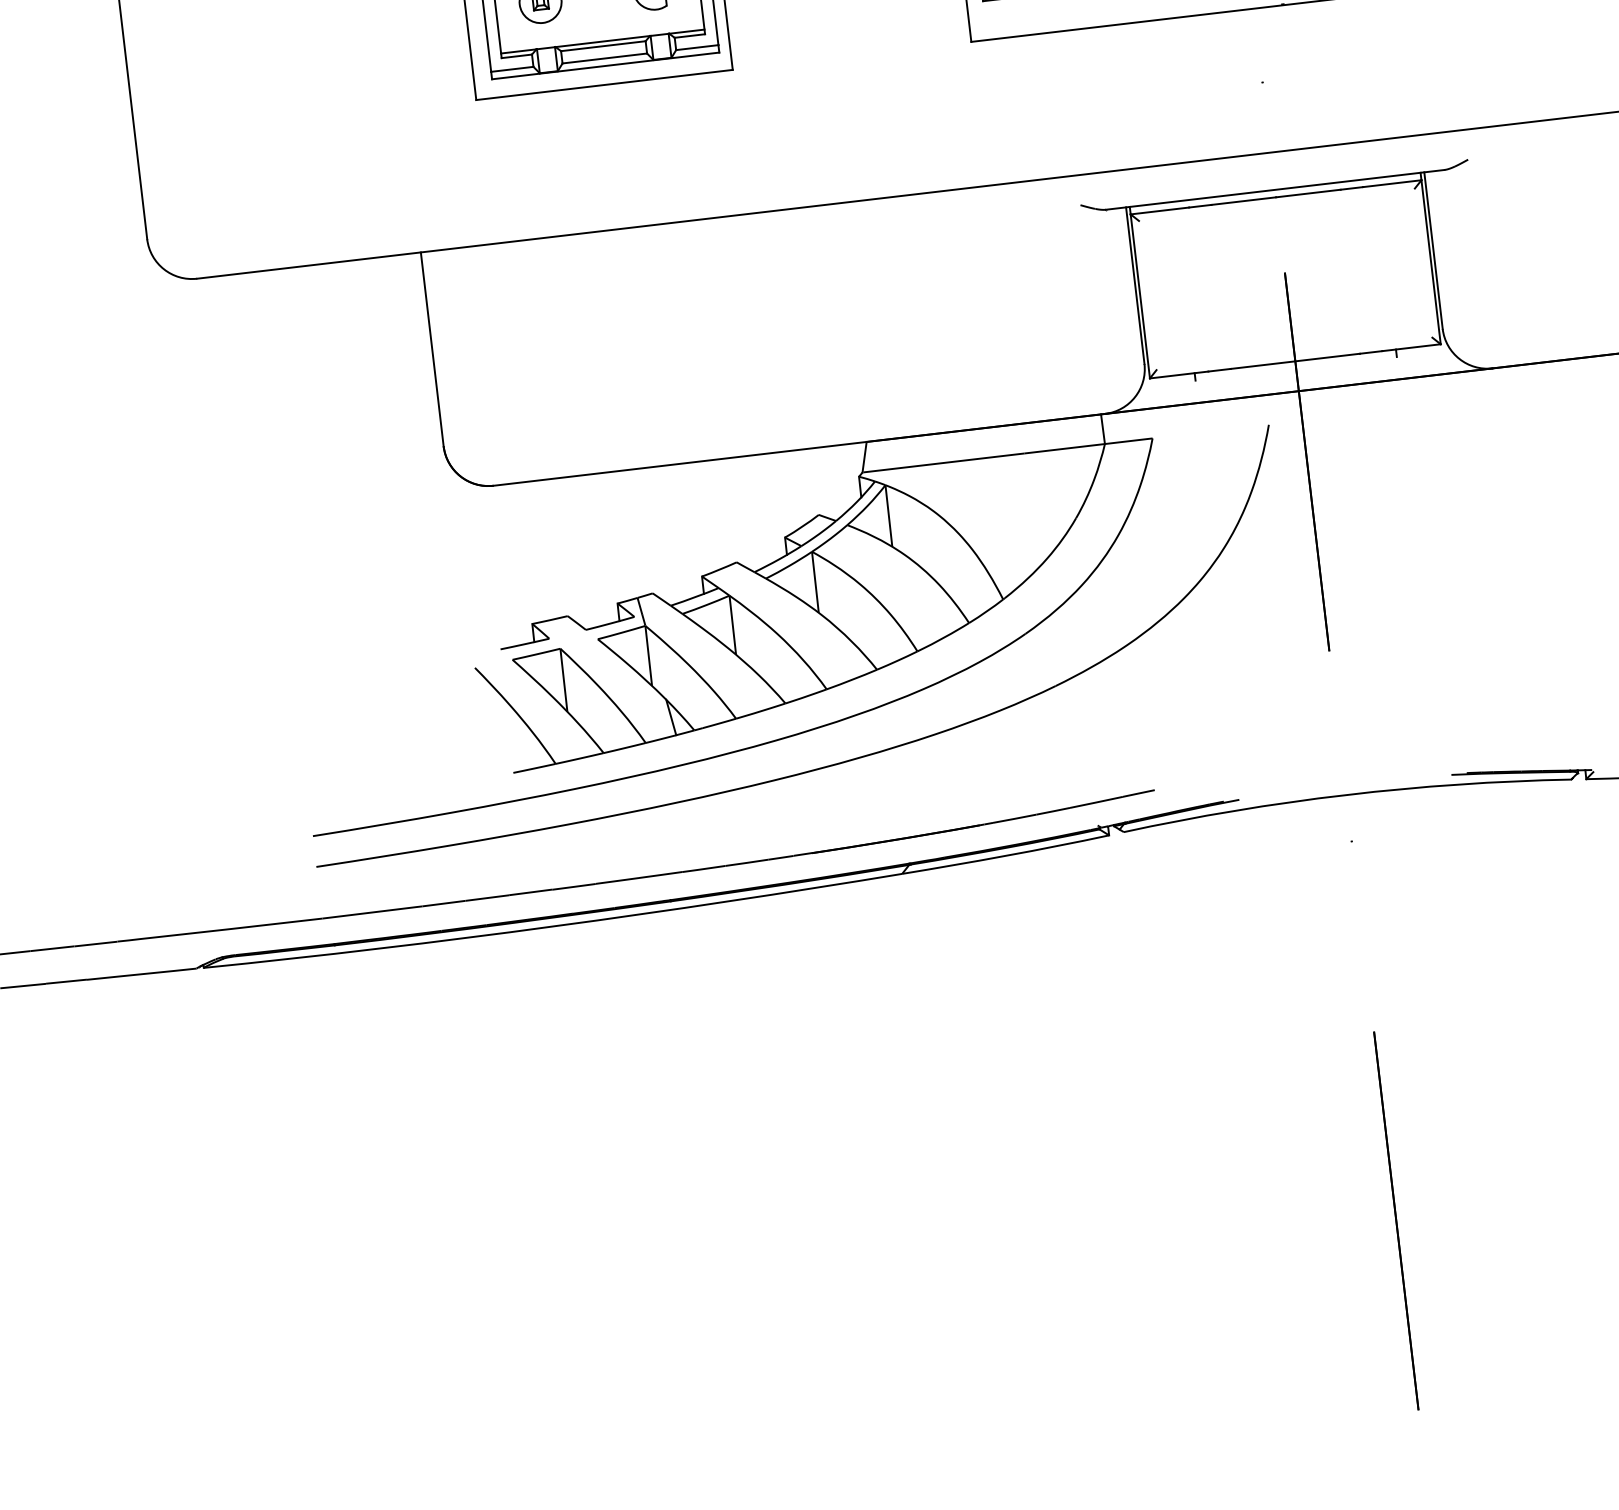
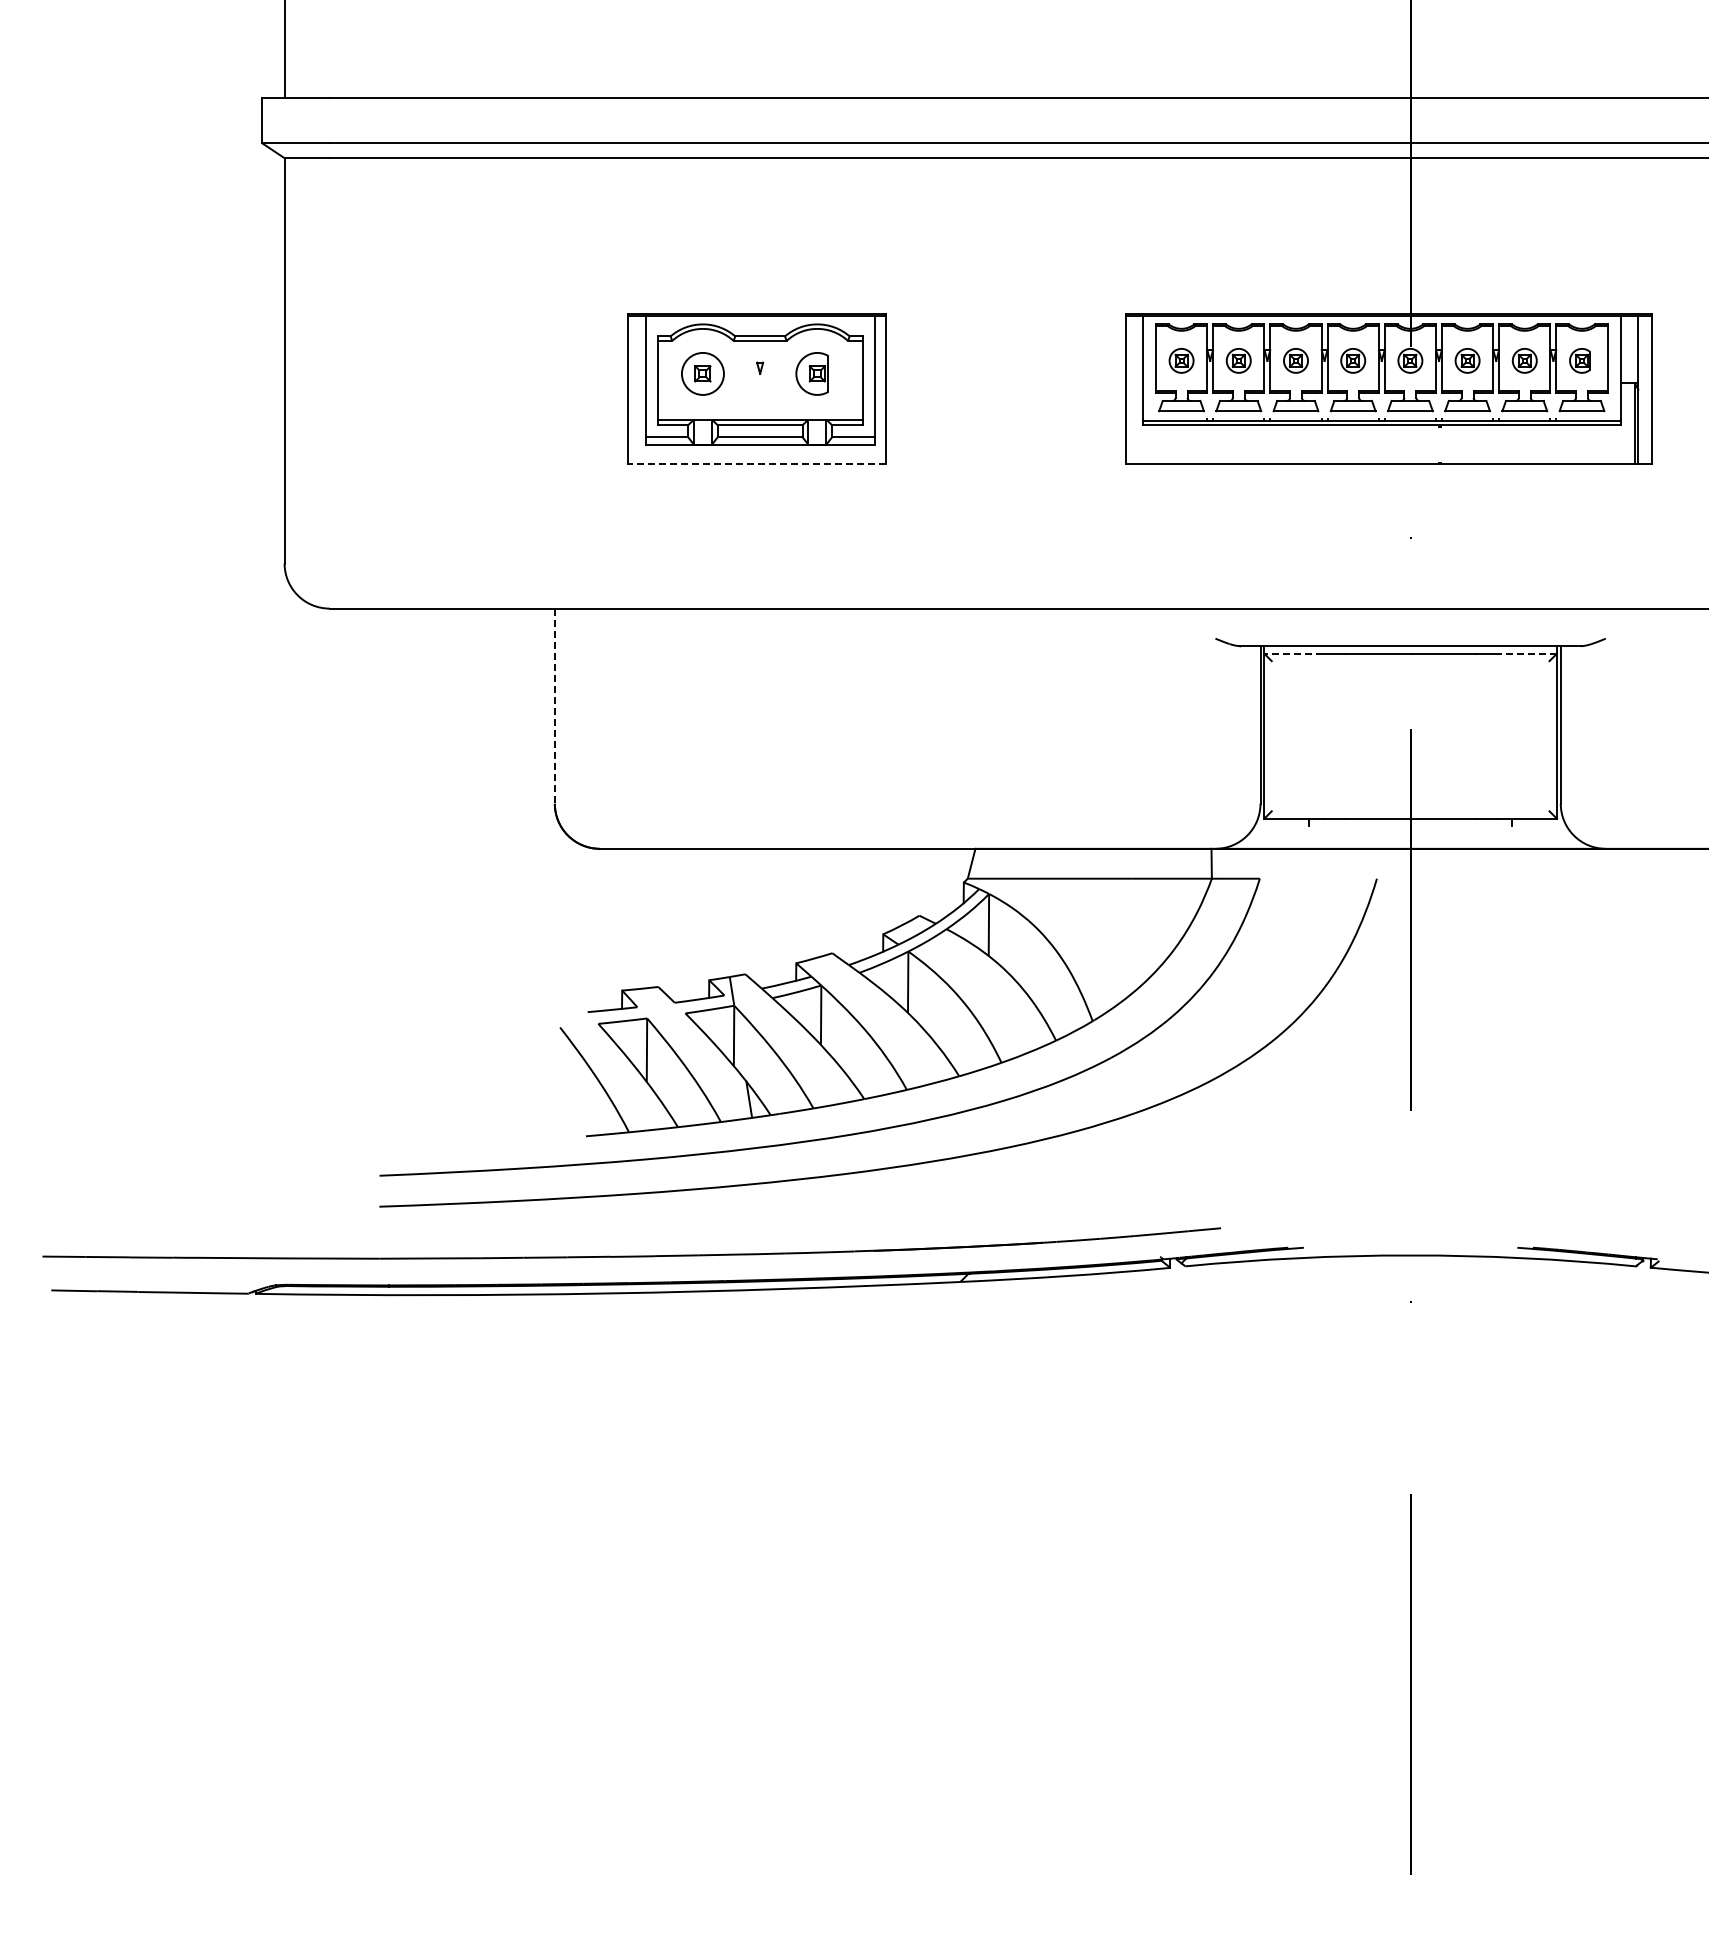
line: (604, 84) -> (756, 463), solid -> dashed
line: (1392, 183) -> (1527, 653), solid -> dashed
line: (1159, 210) -> (1293, 653), solid -> dashed
line: (431, 349) -> (554, 706), solid -> dashed

